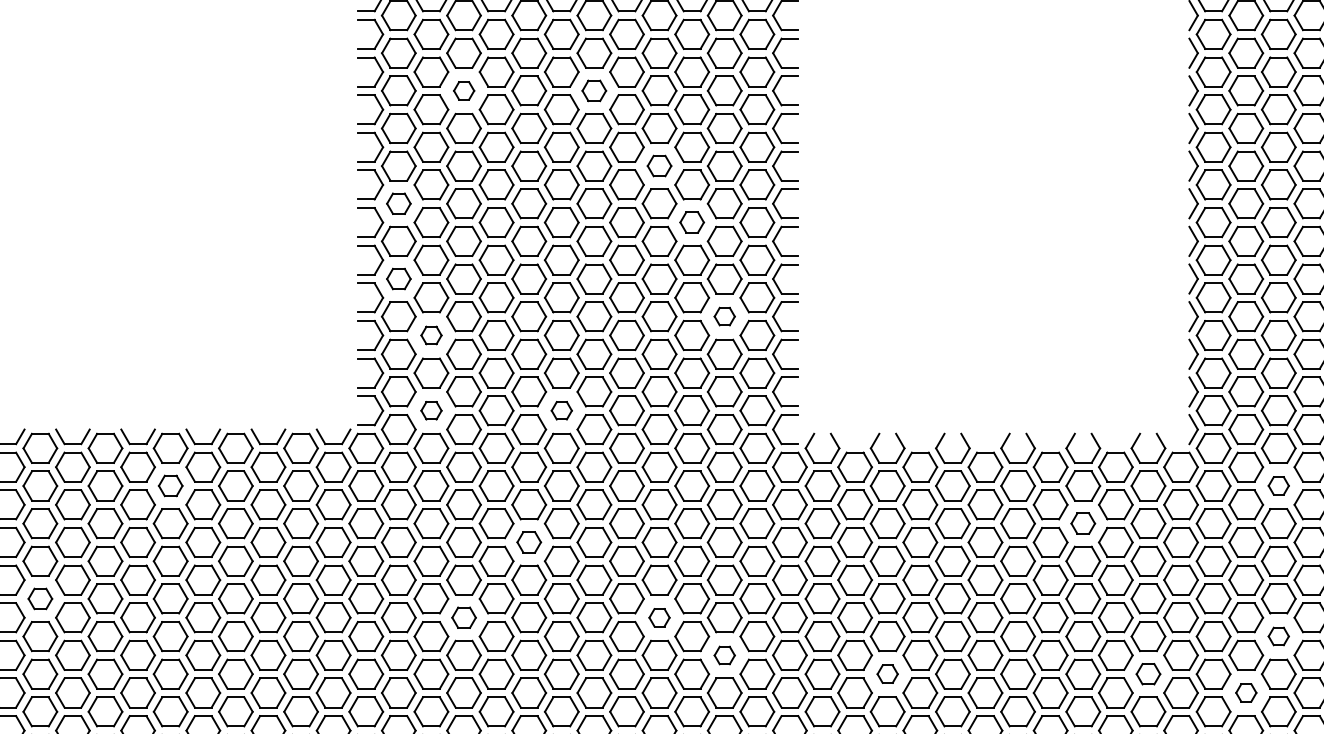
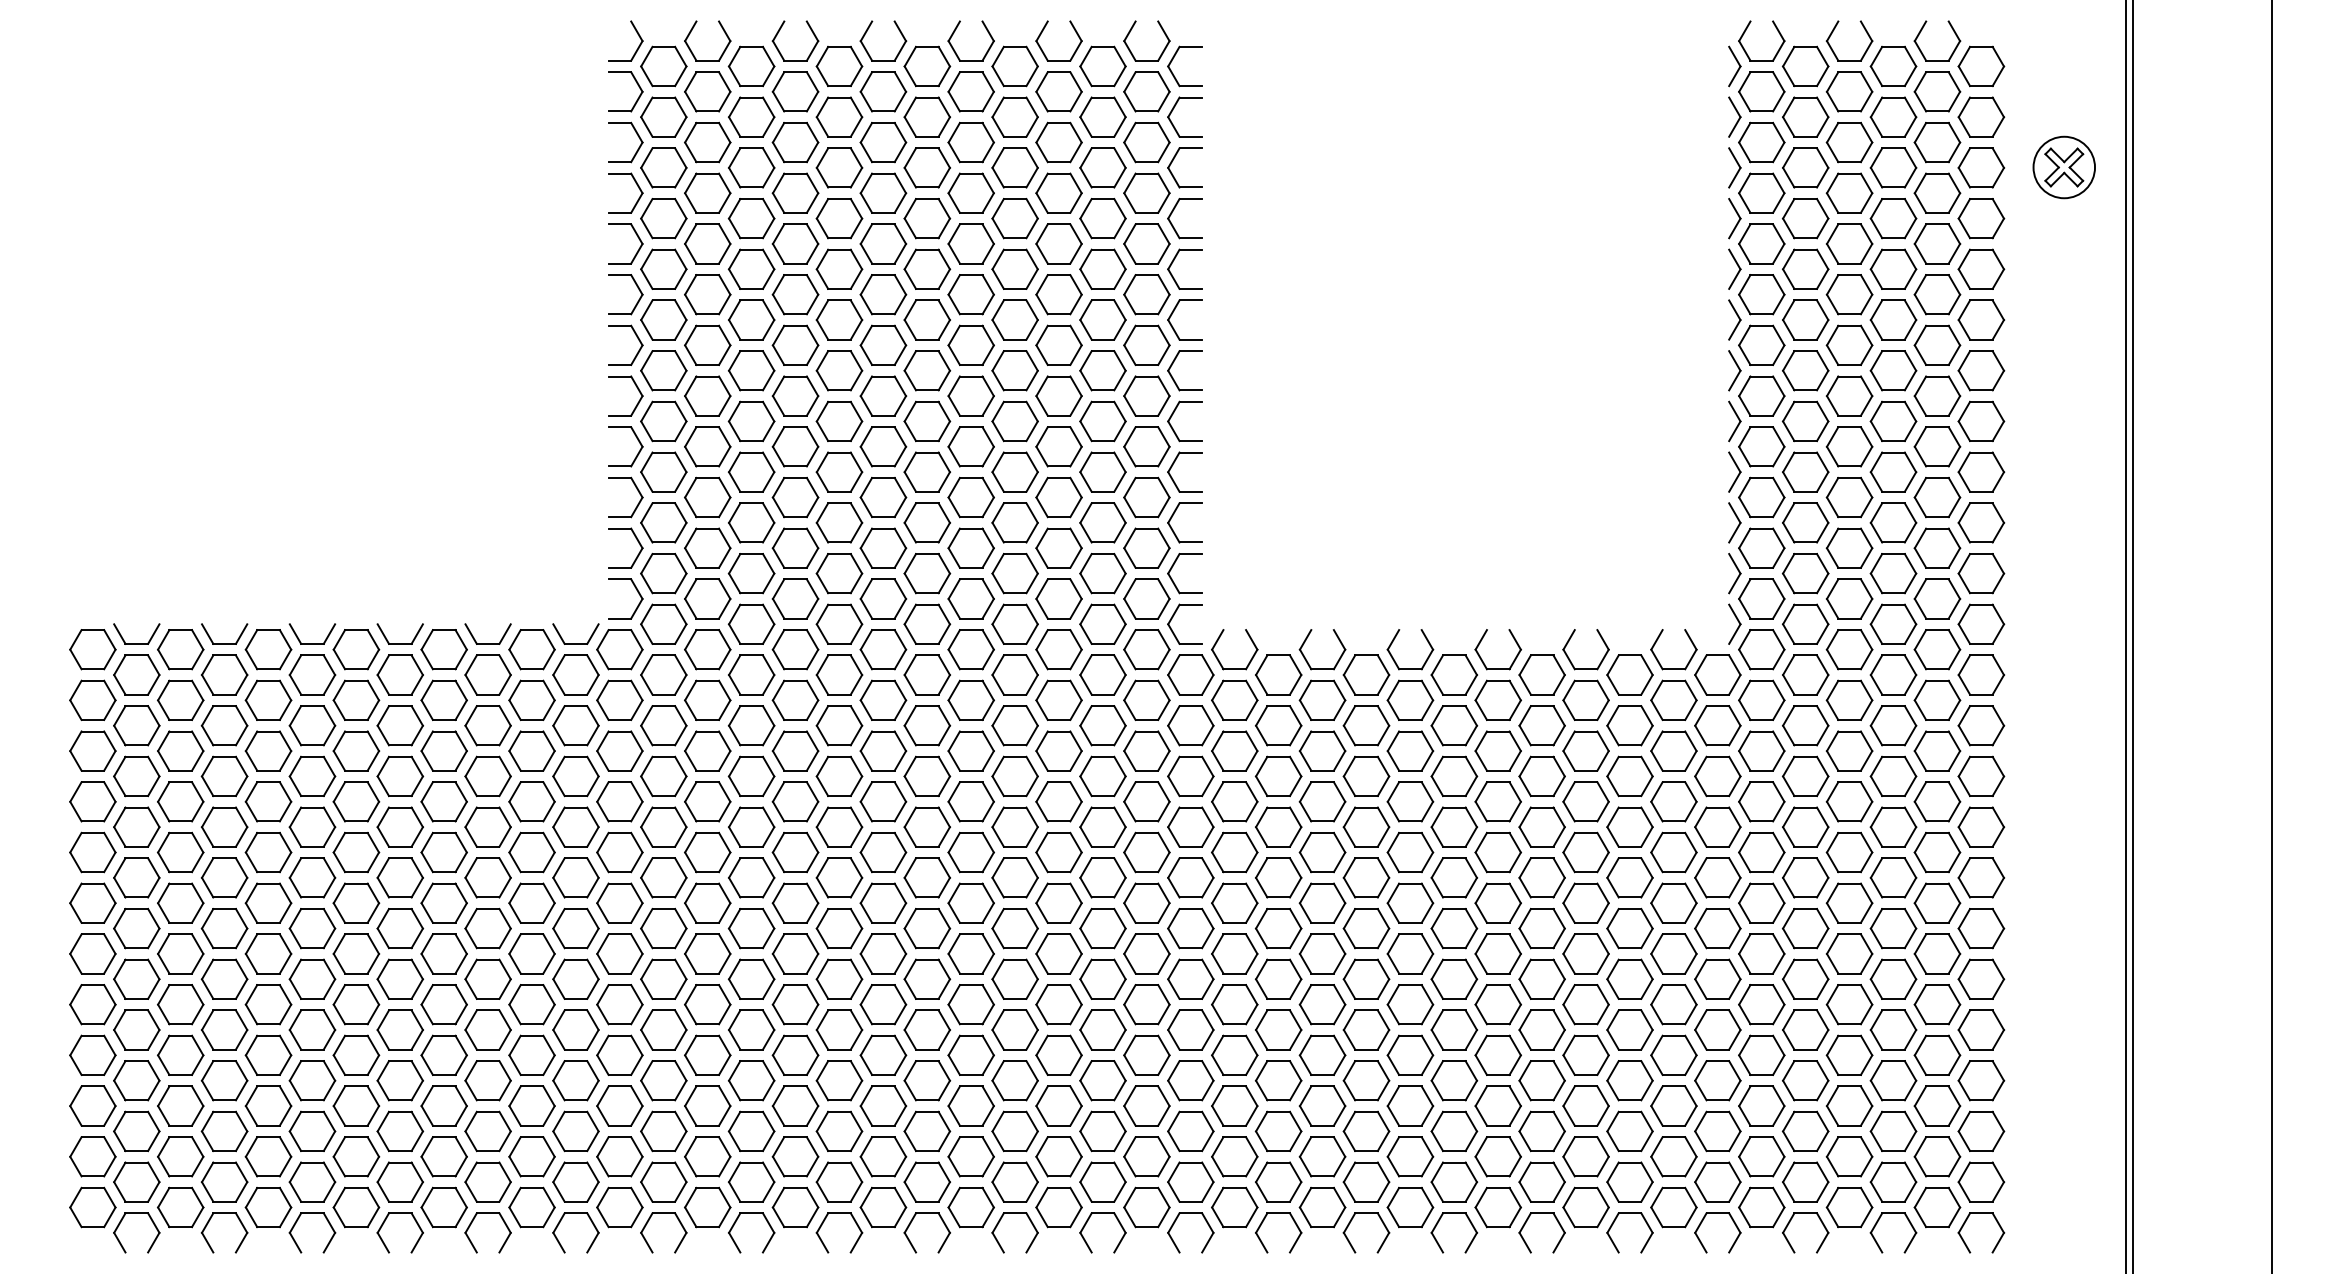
part: (463, 90) -> (751, 167), size x1.67
part: (593, 90) -> (926, 167), size x1.43
part: (659, 165) -> (1014, 268), size x1.43
part: (398, 203) -> (663, 319), size x1.43
part: (691, 221) -> (1058, 344), size x1.43
part: (398, 279) -> (663, 421), size x1.43
part: (724, 316) -> (1102, 471), size x1.67
part: (431, 335) -> (707, 497), size x1.67
part: (431, 410) -> (707, 598), size x1.67
part: (561, 410) -> (883, 598), size x1.67
part: (170, 485) -> (356, 699), size x1.43
part: (1278, 485) -> (1849, 699), size x1.67
part: (1082, 523) -> (1585, 750), size x1.43
part: (529, 541) -> (839, 775), size x1.43
part: (40, 598) -> (180, 852), size x1.43
part: (463, 617) -> (751, 877), size x1.43
part: (659, 617) -> (1014, 877), size x1.67
part: (1278, 636) -> (1849, 902), size x1.67
part: (724, 655) -> (1102, 928), size x1.67
part: (887, 673) -> (1322, 953), size x1.67
part: (1148, 673) -> (1673, 953), size x1.43
part: (1246, 692) -> (1805, 978), size x1.67

